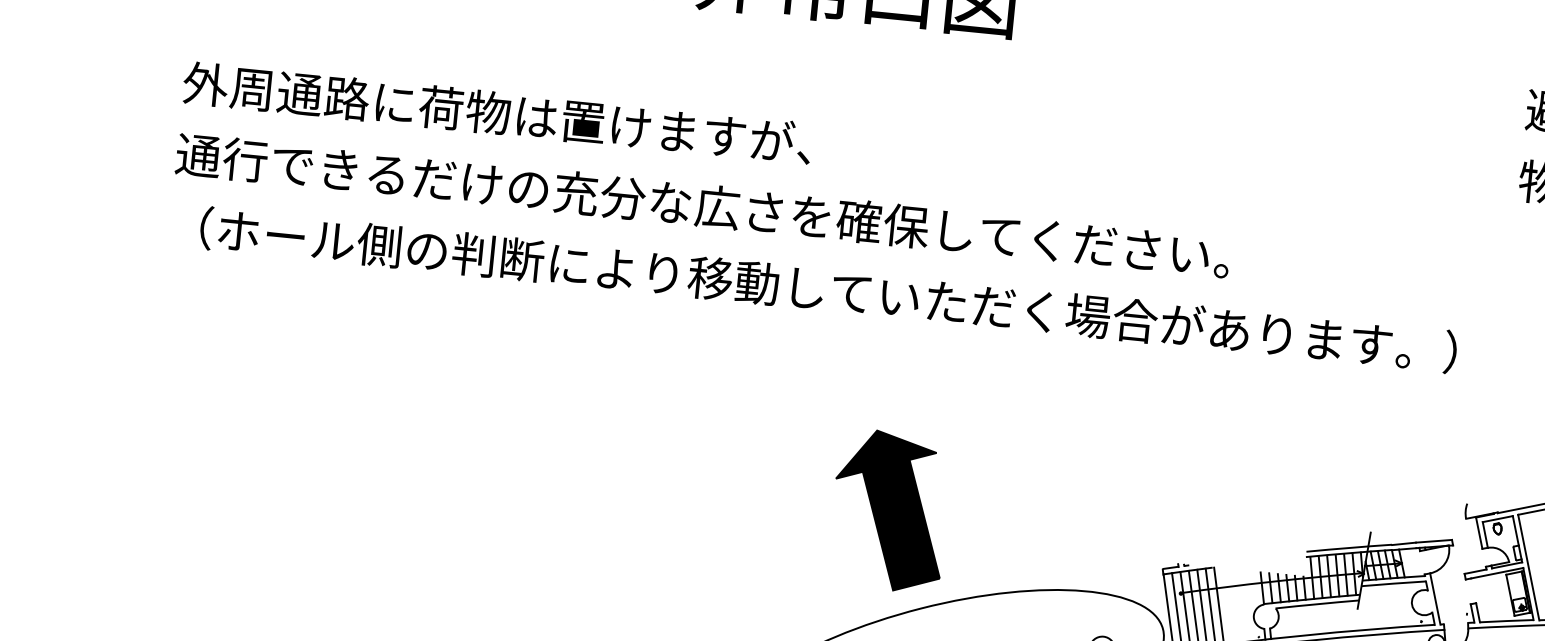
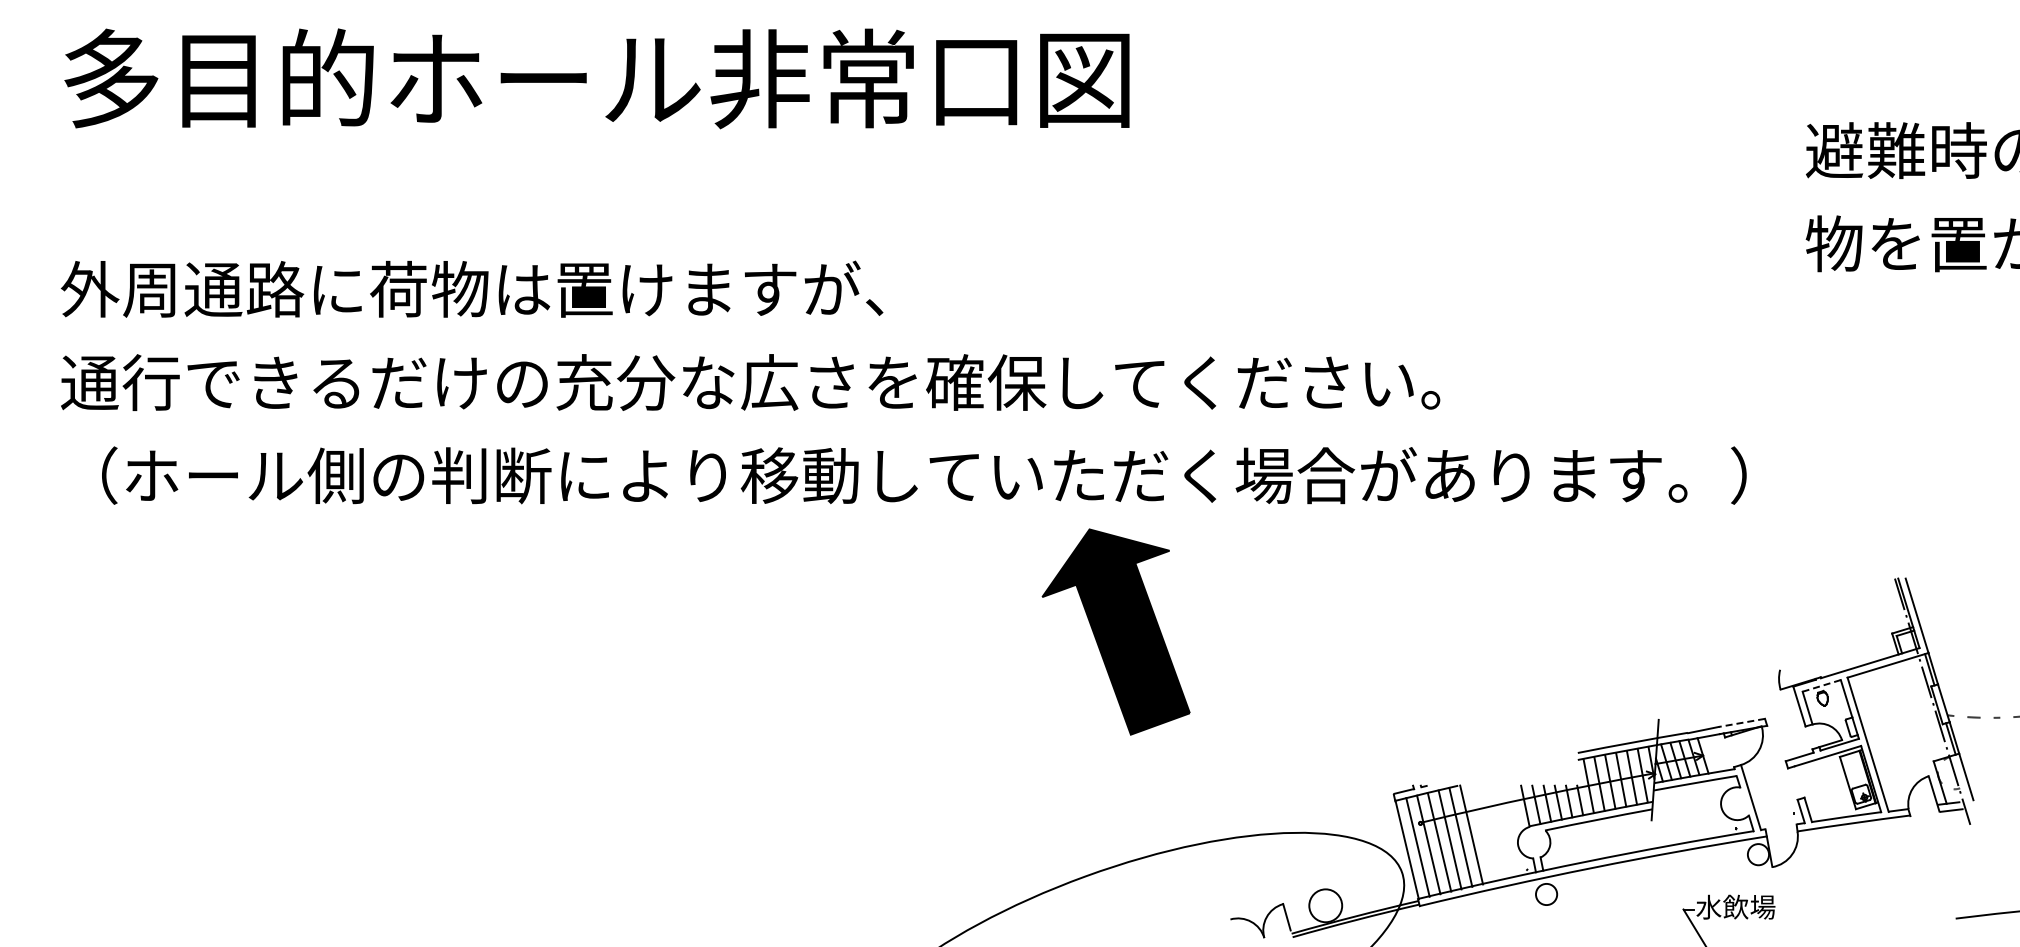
part: (889, 510) -> (1115, 631), moved
line: (1497, 518) -> (1821, 685), solid -> dashed
line: (1433, 540) -> (1741, 722), solid -> dashed

